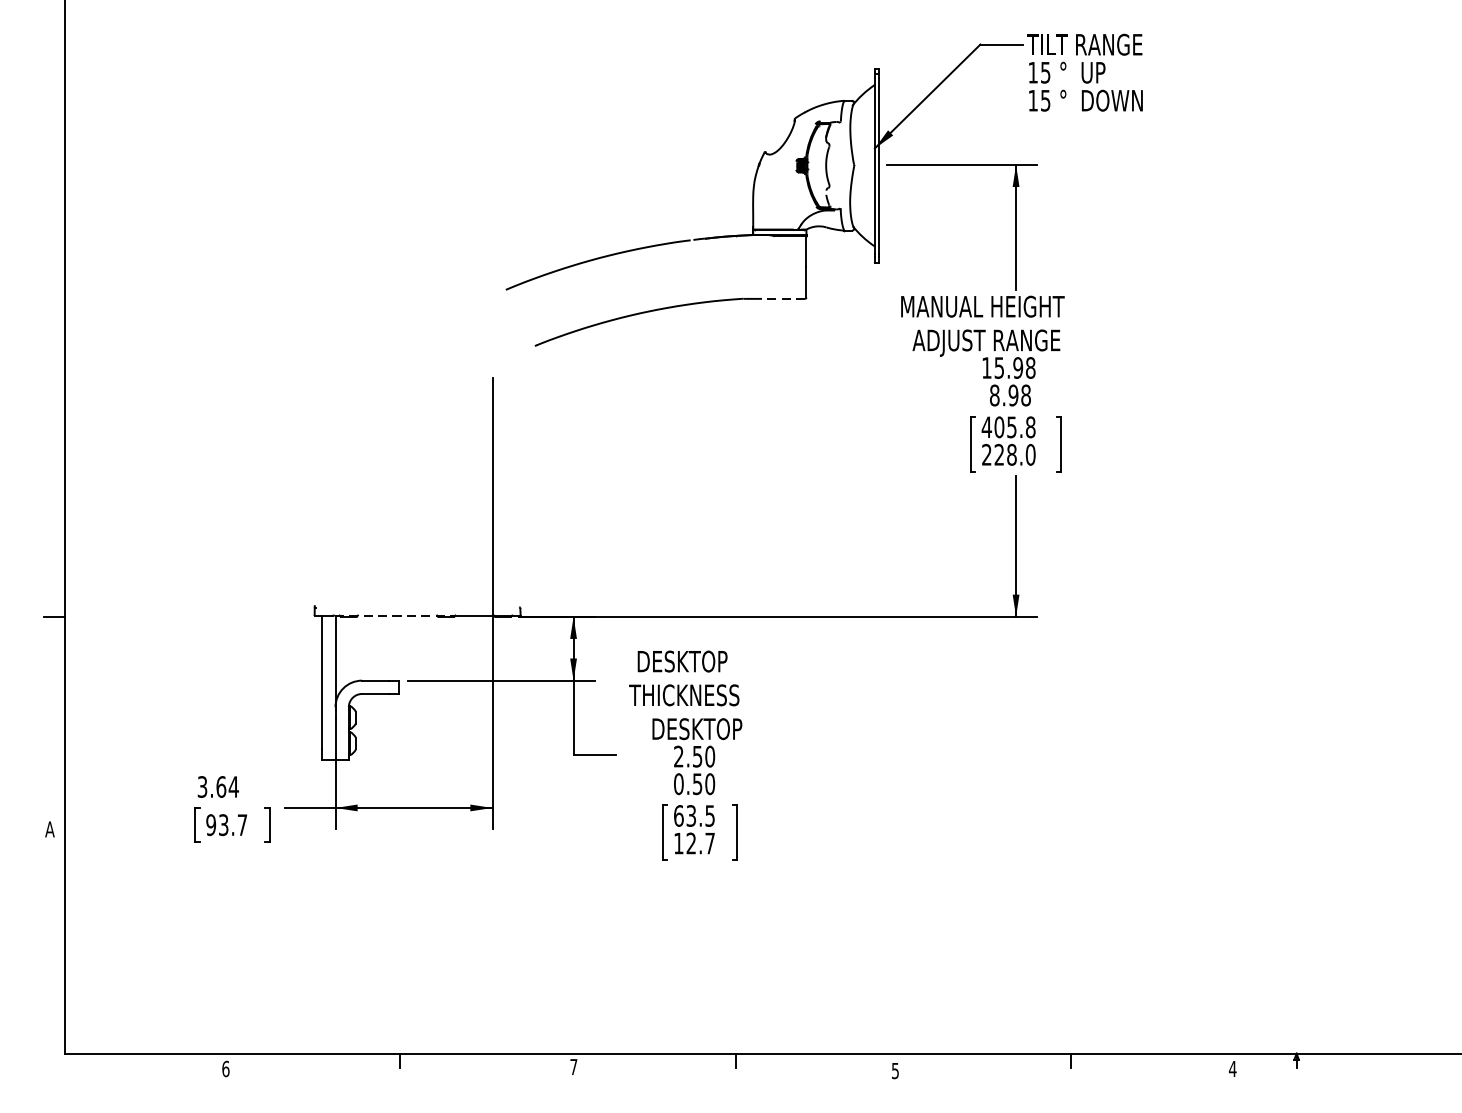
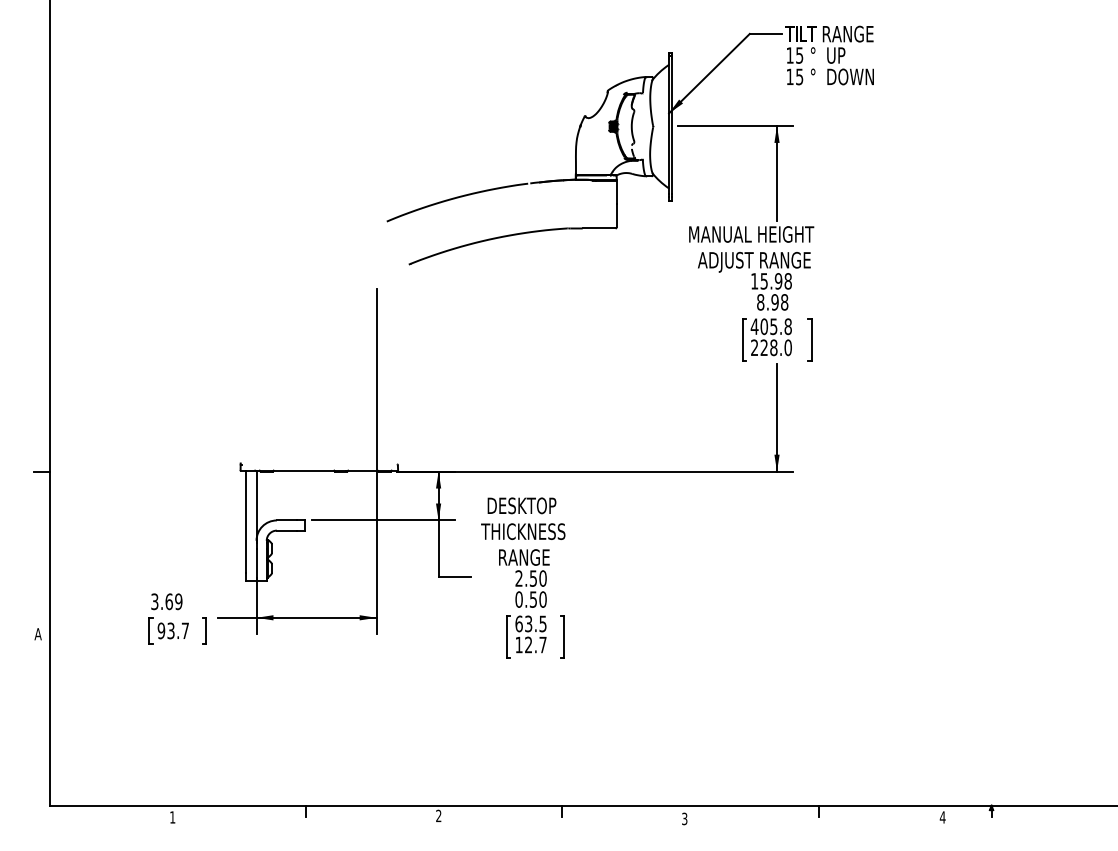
line: (782, 298) -> (598, 228), dashed -> solid
line: (394, 615) -> (301, 470), dashed -> solid
text: (697, 729) -> (533, 557), DESKTOP -> RANGE
text: (233, 786) -> (178, 601), 3.64 -> 3.69
text: (573, 1066) -> (438, 815), 7 -> 2
text: (225, 1069) -> (172, 817), 6 -> 1
text: (895, 1070) -> (684, 818), 5 -> 3

